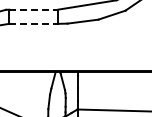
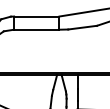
line: (34, 9) -> (37, 16), dashed -> solid
line: (34, 23) -> (37, 29), dashed -> solid

